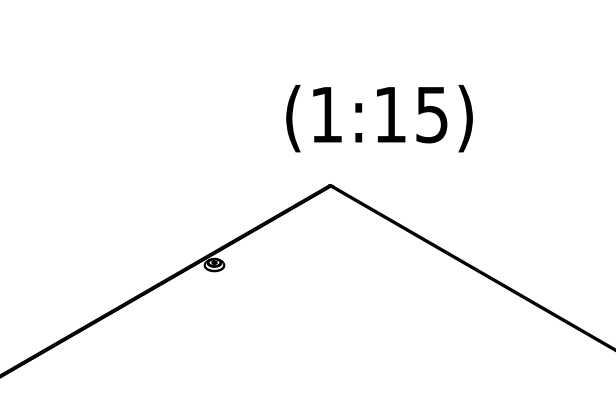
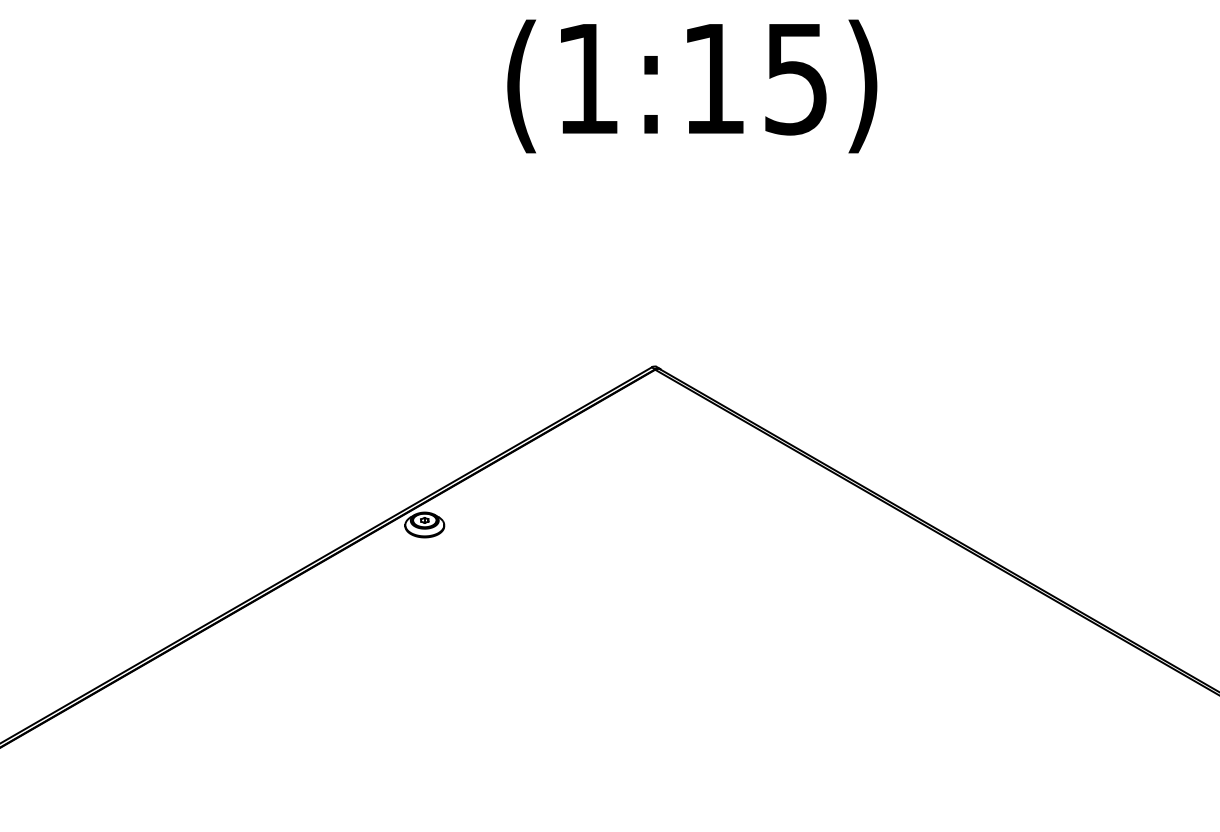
text: (379, 118) -> (692, 86), moved

